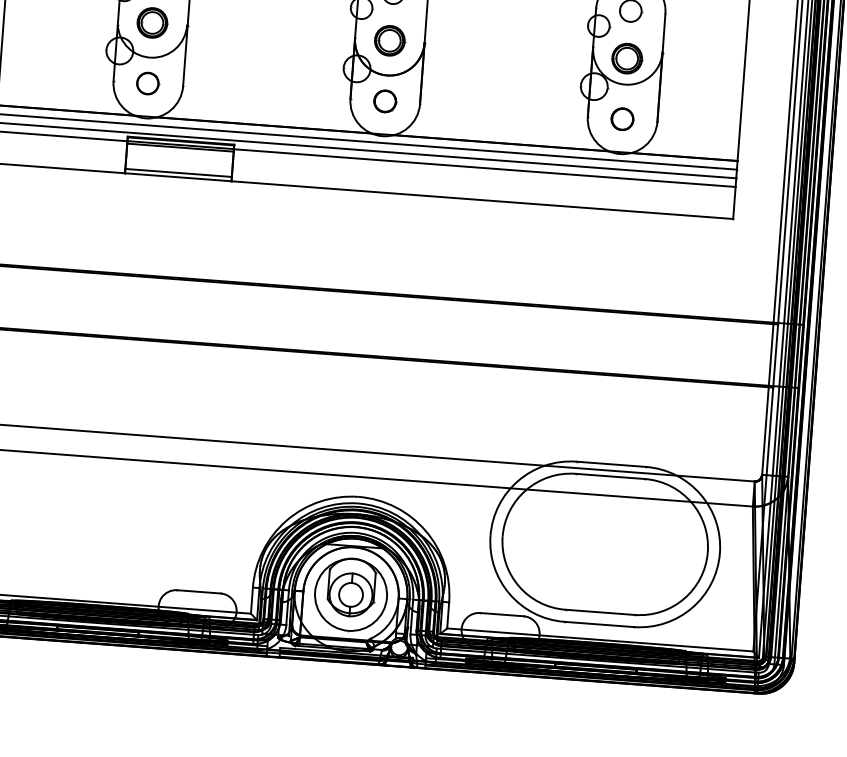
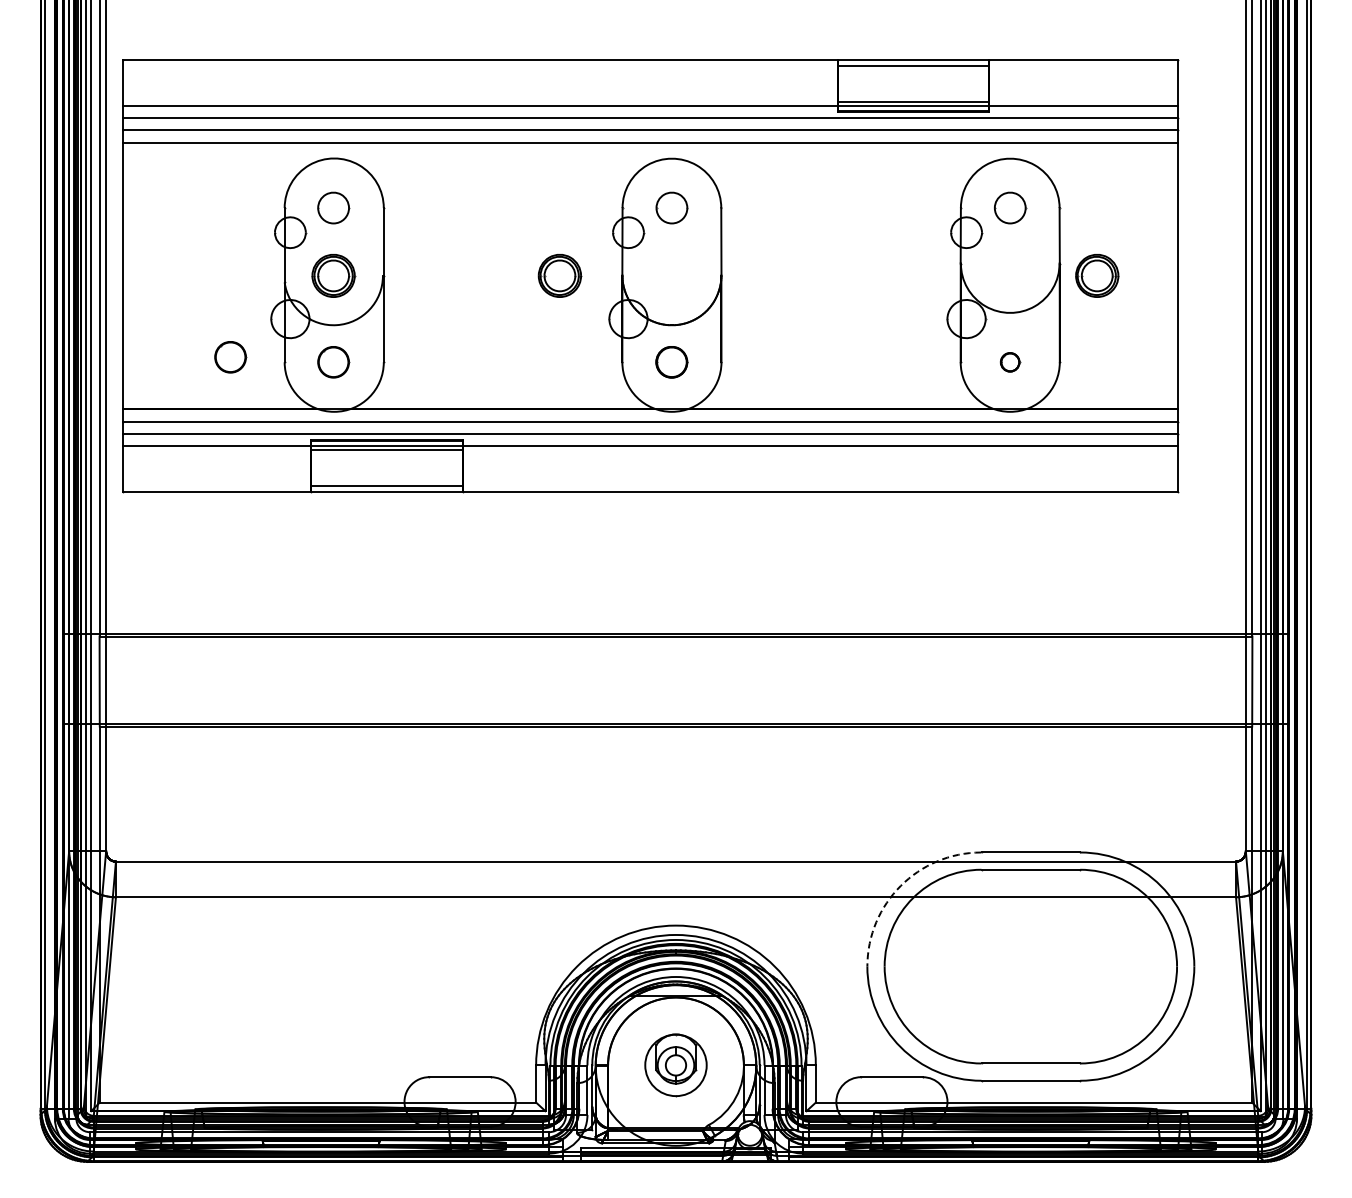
part: (389, 40) -> (559, 275), moved
part: (627, 58) -> (1097, 275), moved
part: (75, 74) -> (230, 357), added
part: (622, 119) -> (1010, 362), size x0.6
arc: (518, 480) -> (900, 885), solid -> dashed
part: (350, 595) -> (675, 1065), size x0.6

